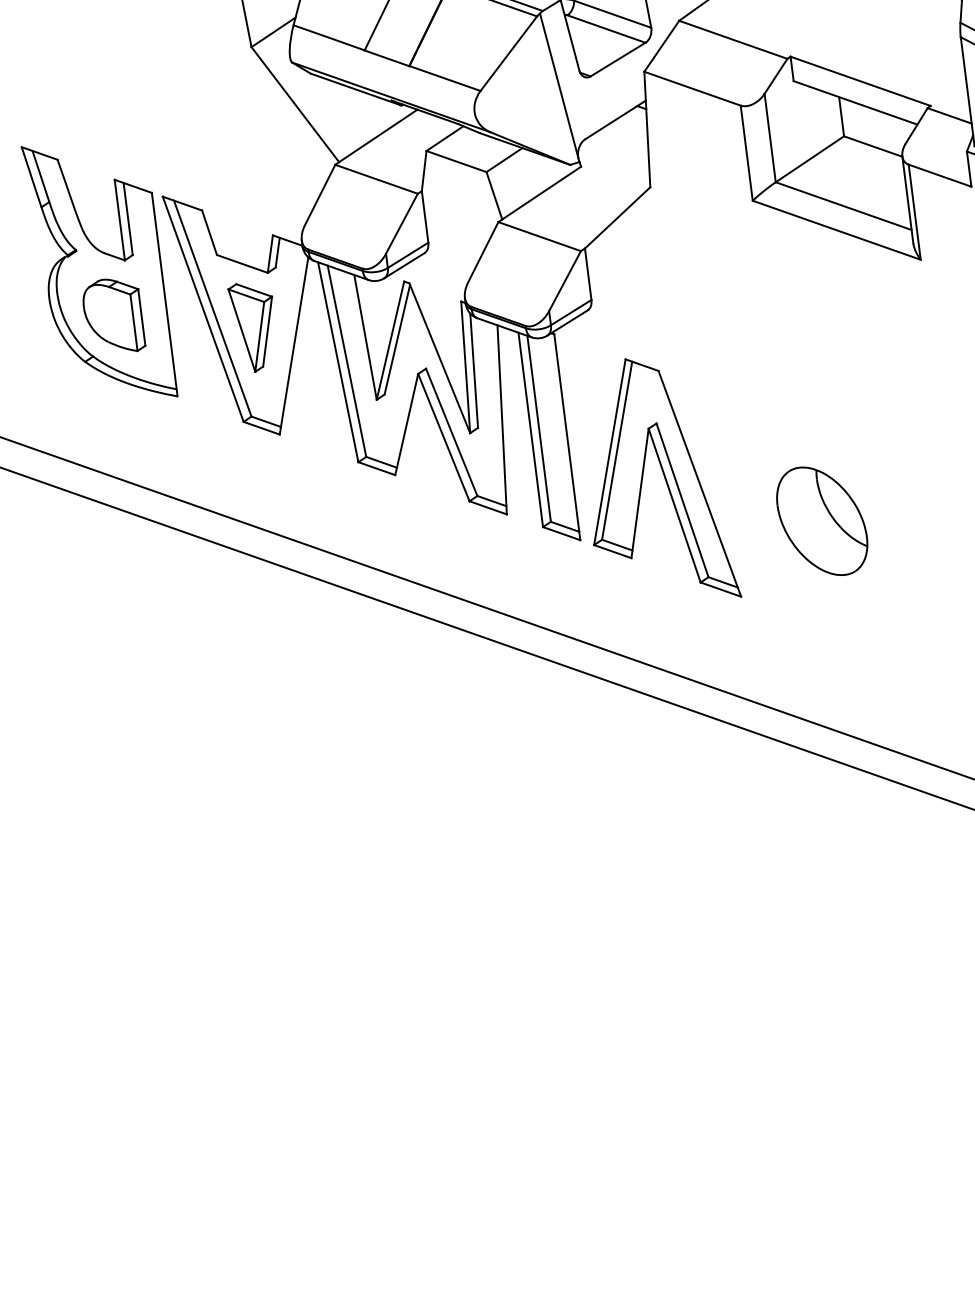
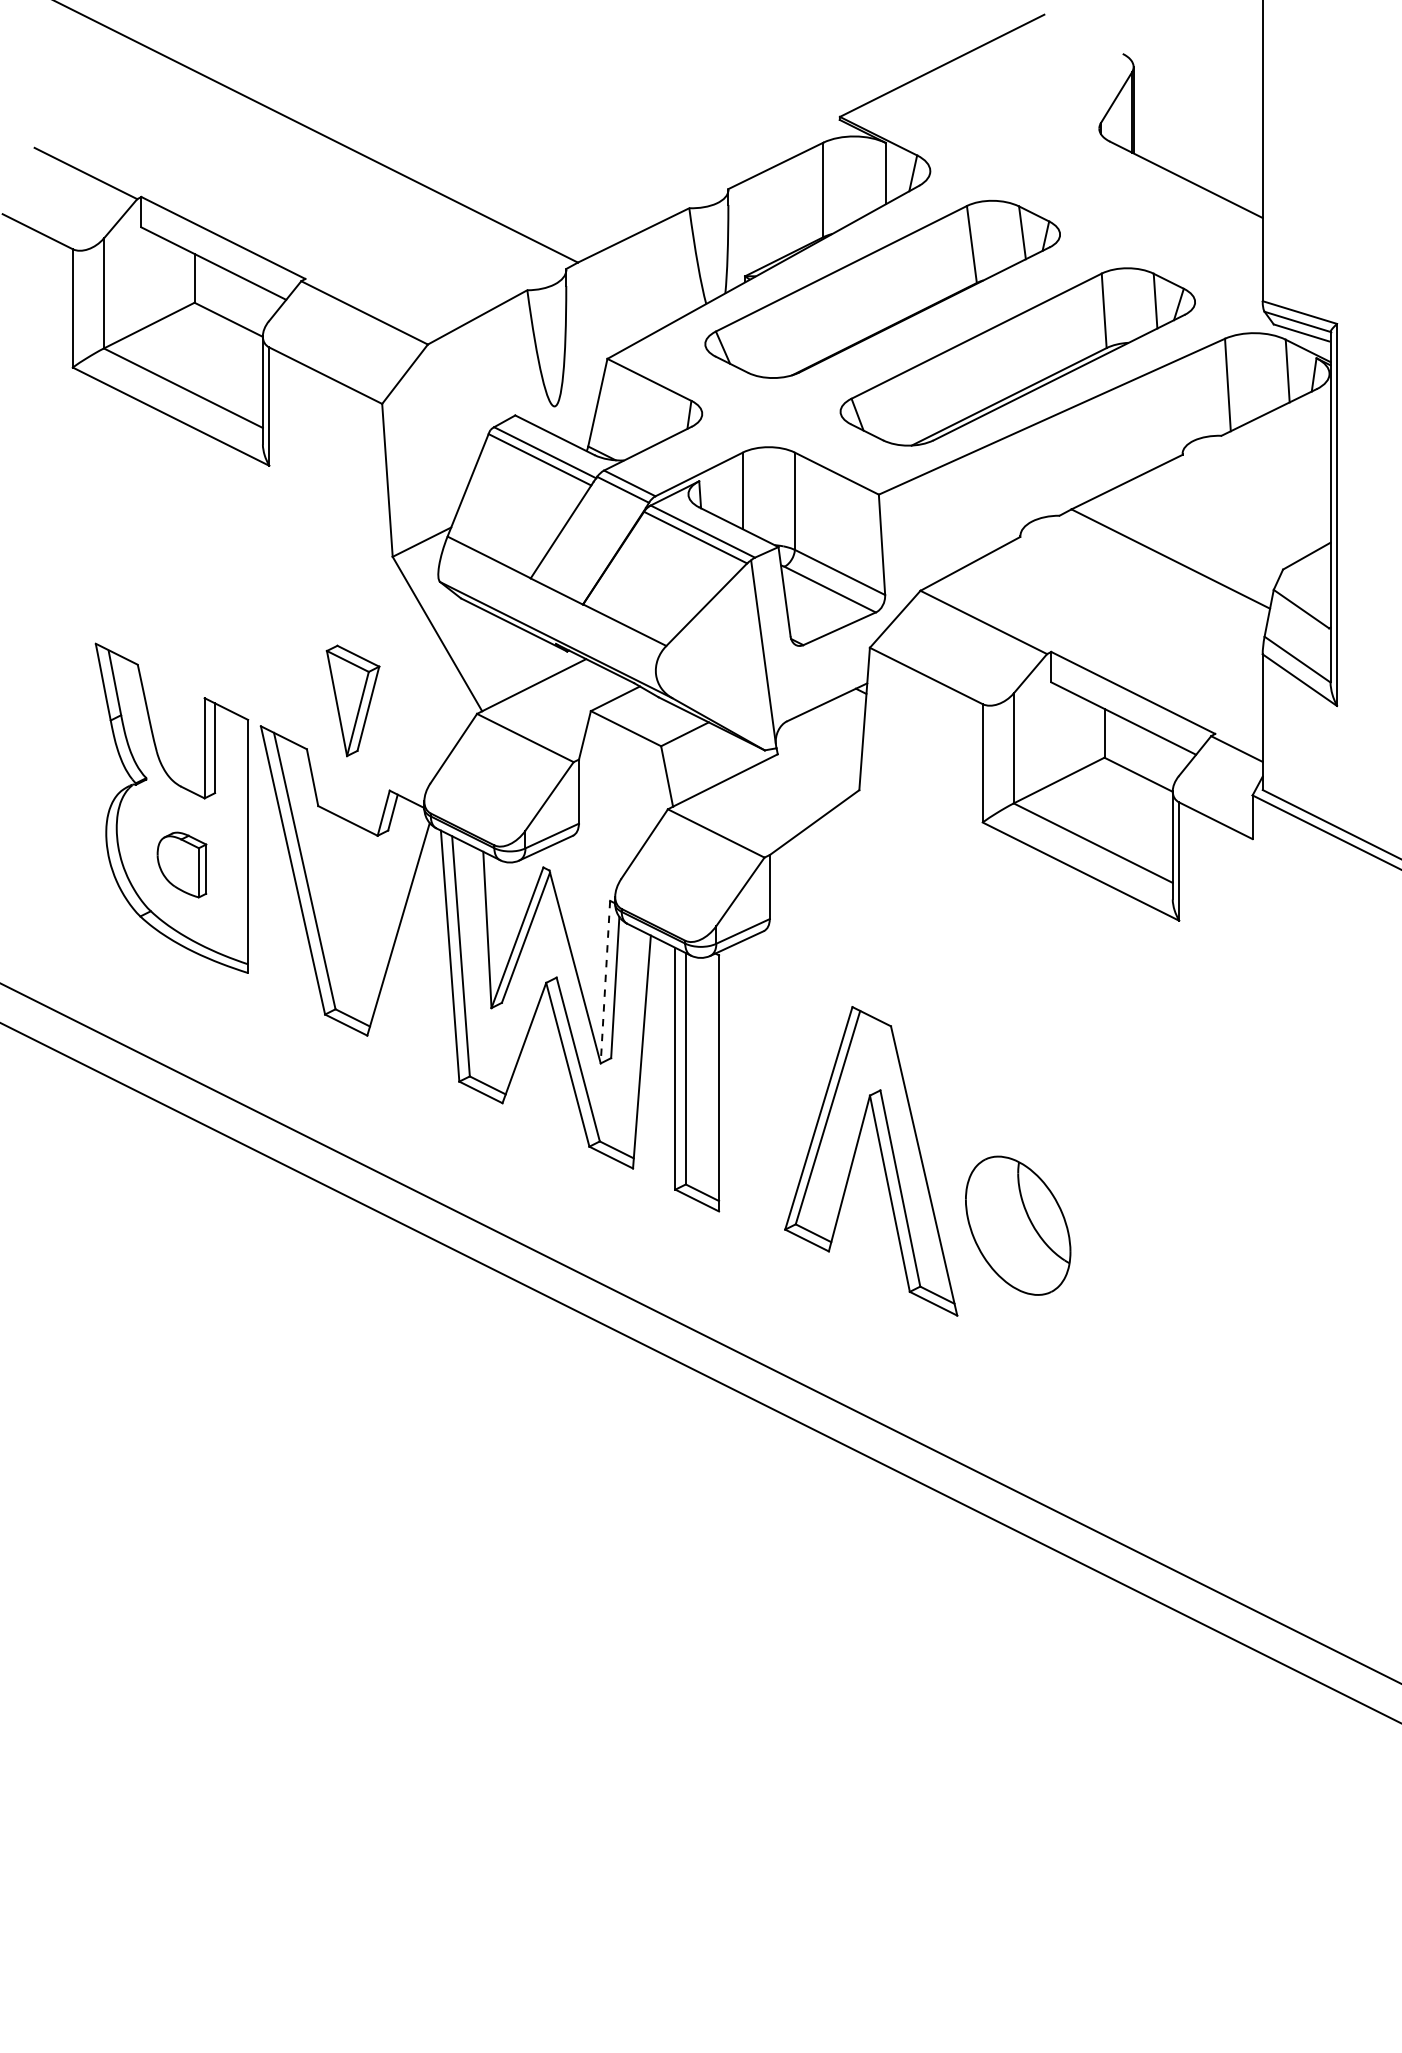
part: (112, 315) -> (181, 864), size x0.7
part: (254, 326) -> (352, 700), moved
line: (465, 367) -> (605, 982), solid -> dashed
part: (664, 478) -> (881, 1158), moved

